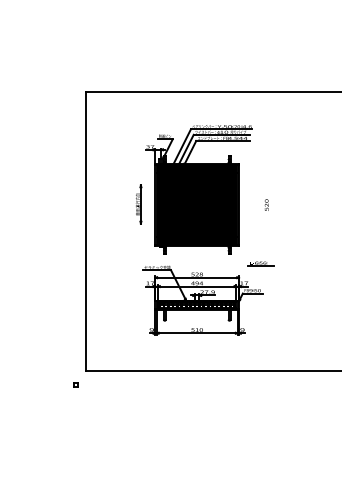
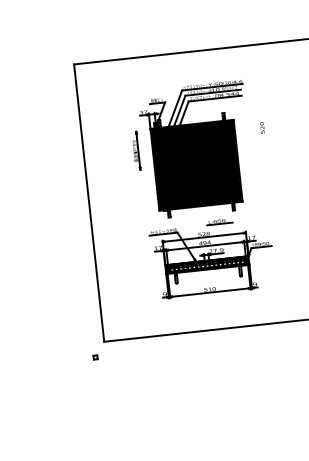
part: (139, 204) -> (136, 150), moved
text: (266, 204) -> (262, 127), moved
part: (260, 263) -> (219, 221), moved

